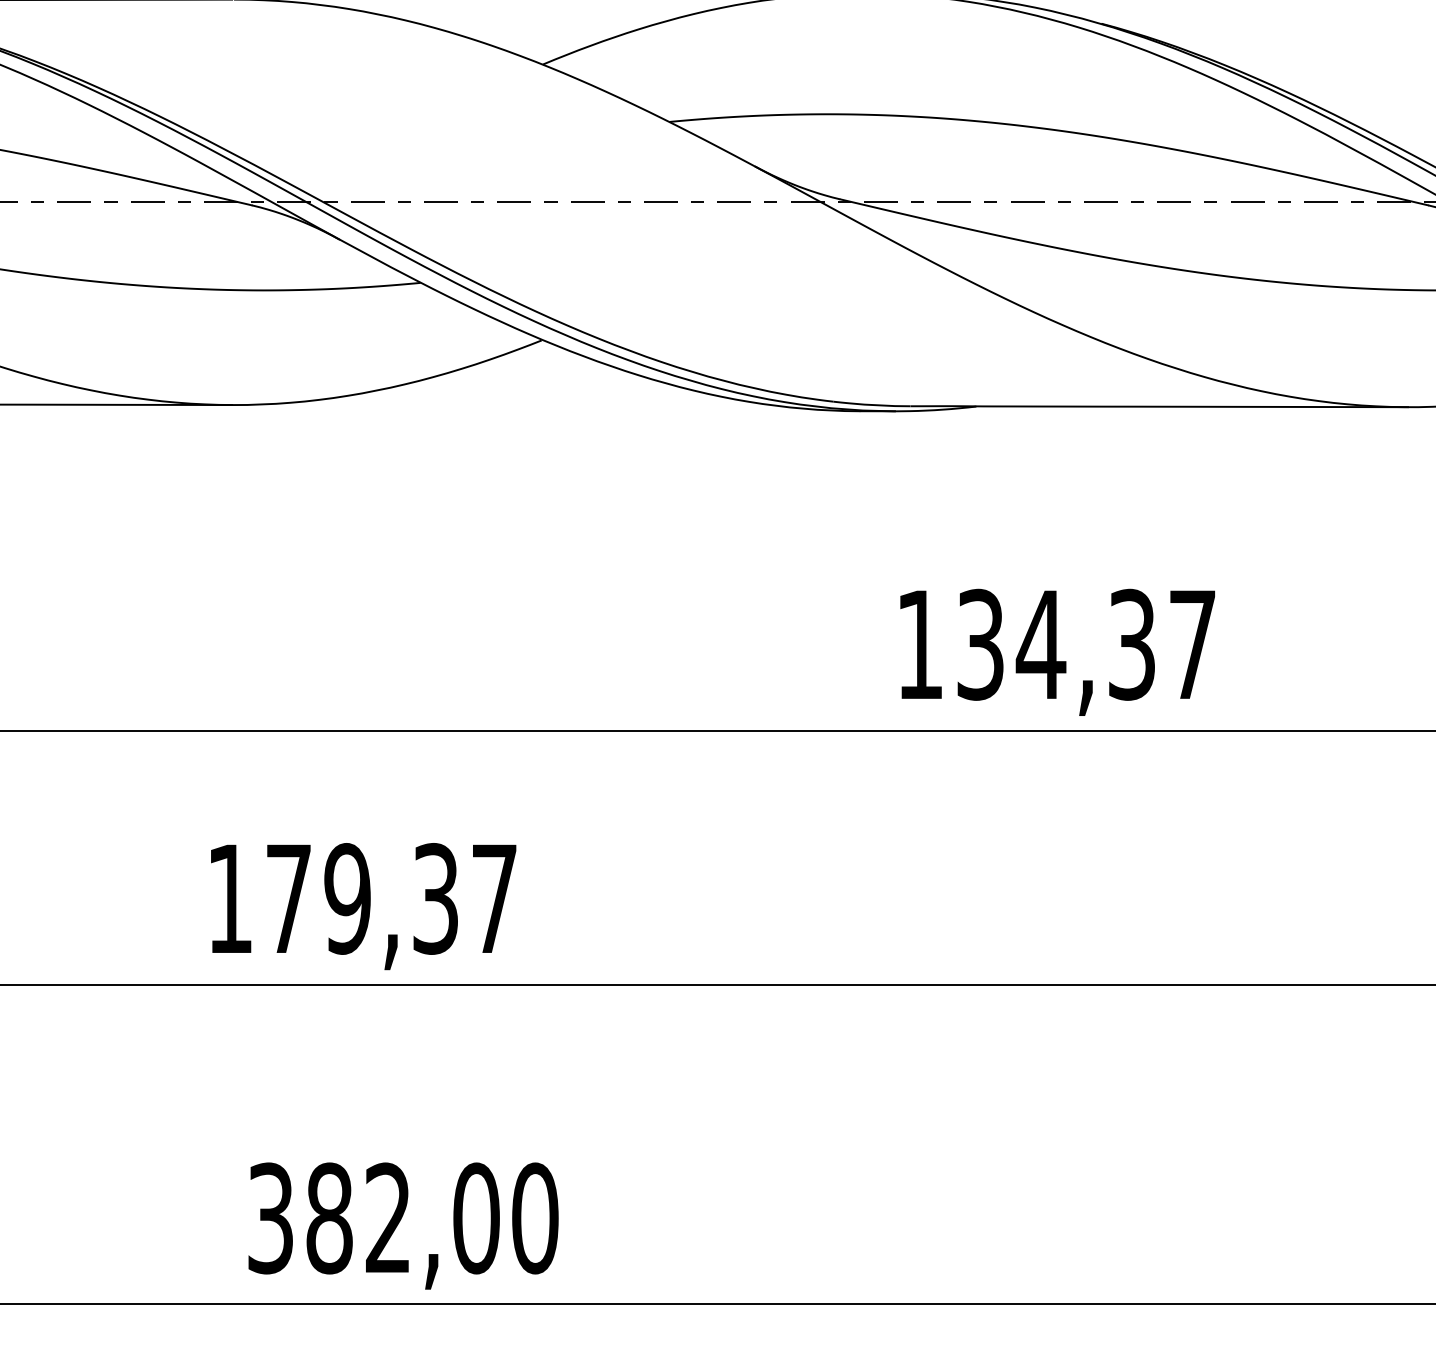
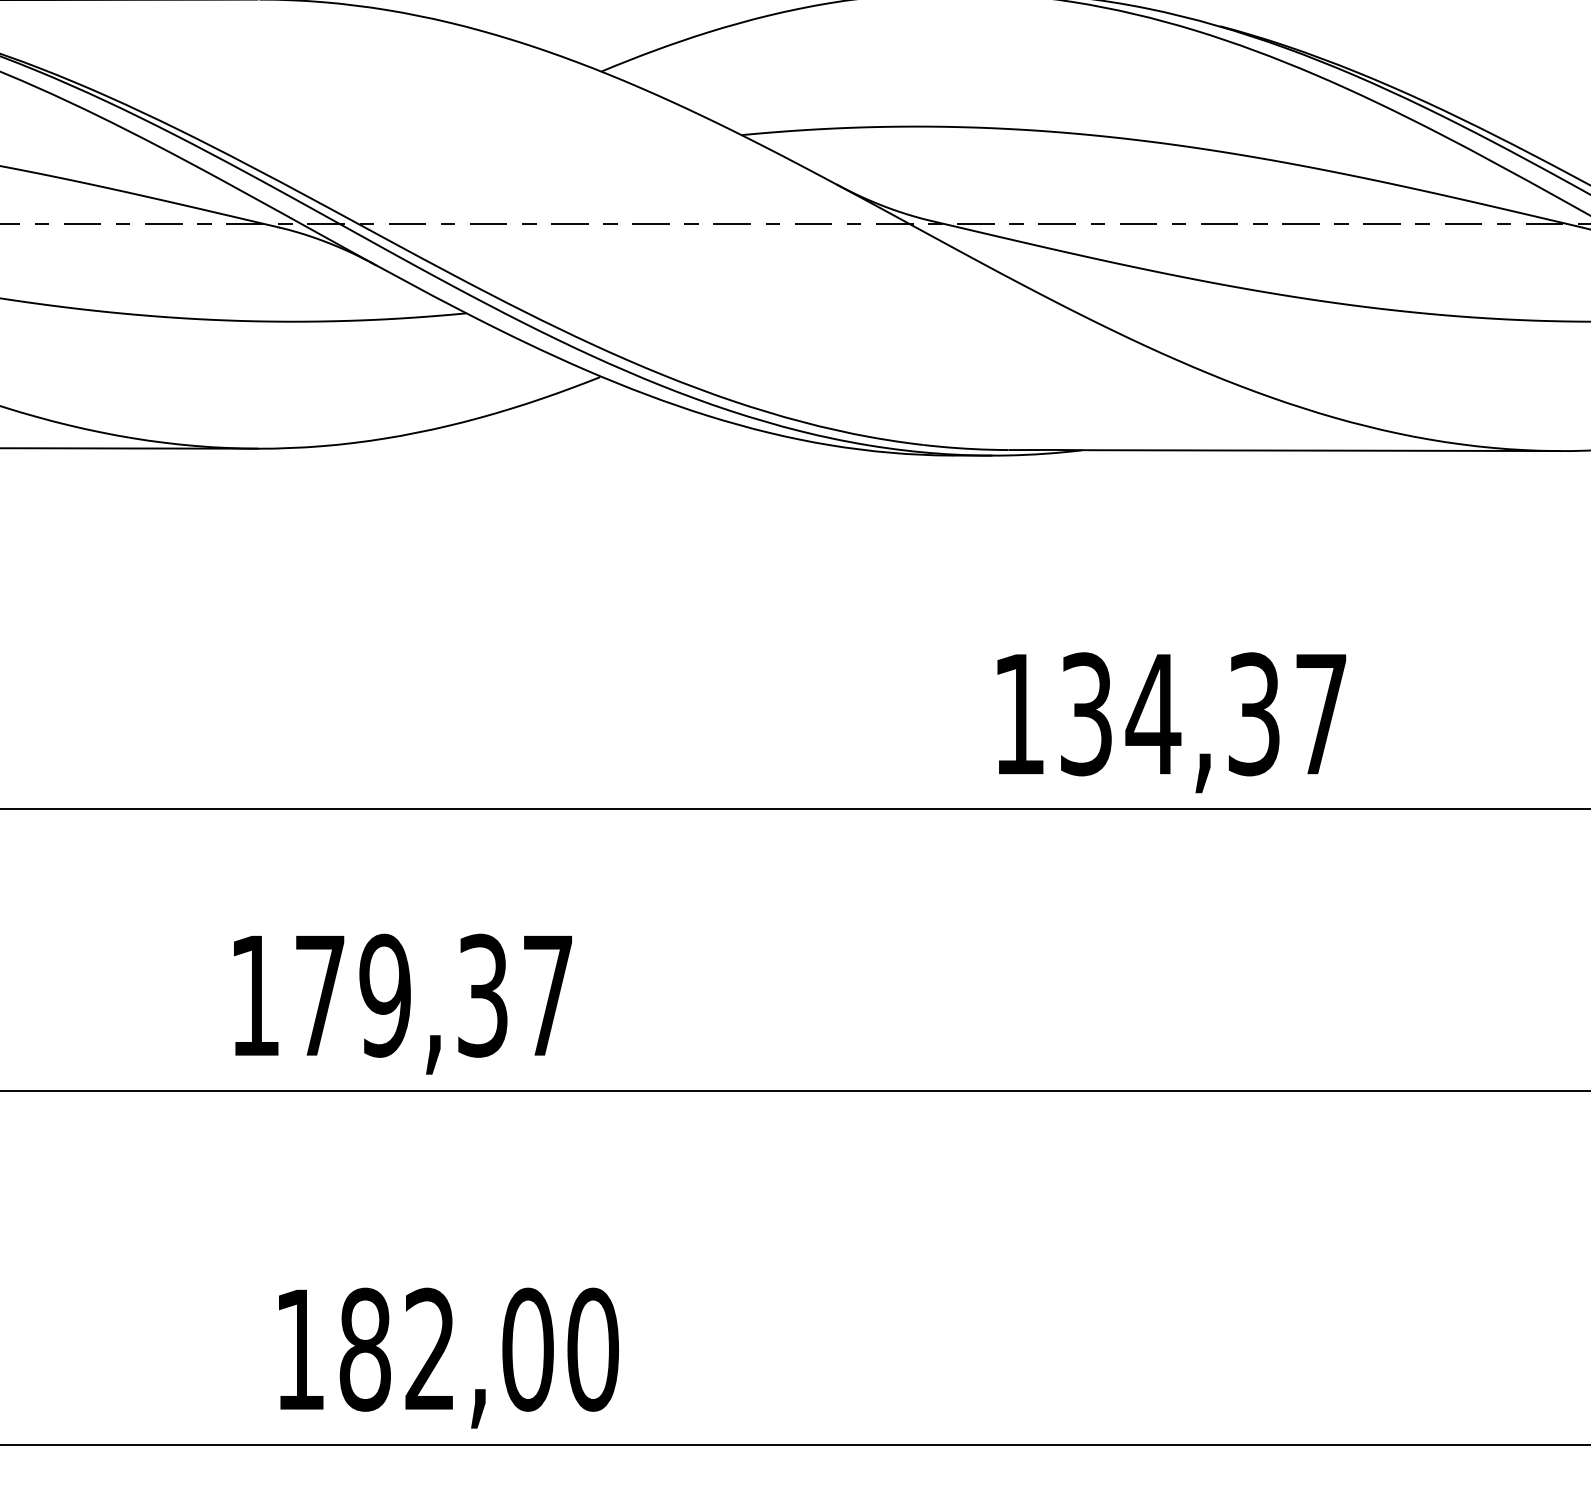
text: (270, 1218) -> (299, 1349), 382,00 -> 182,00

